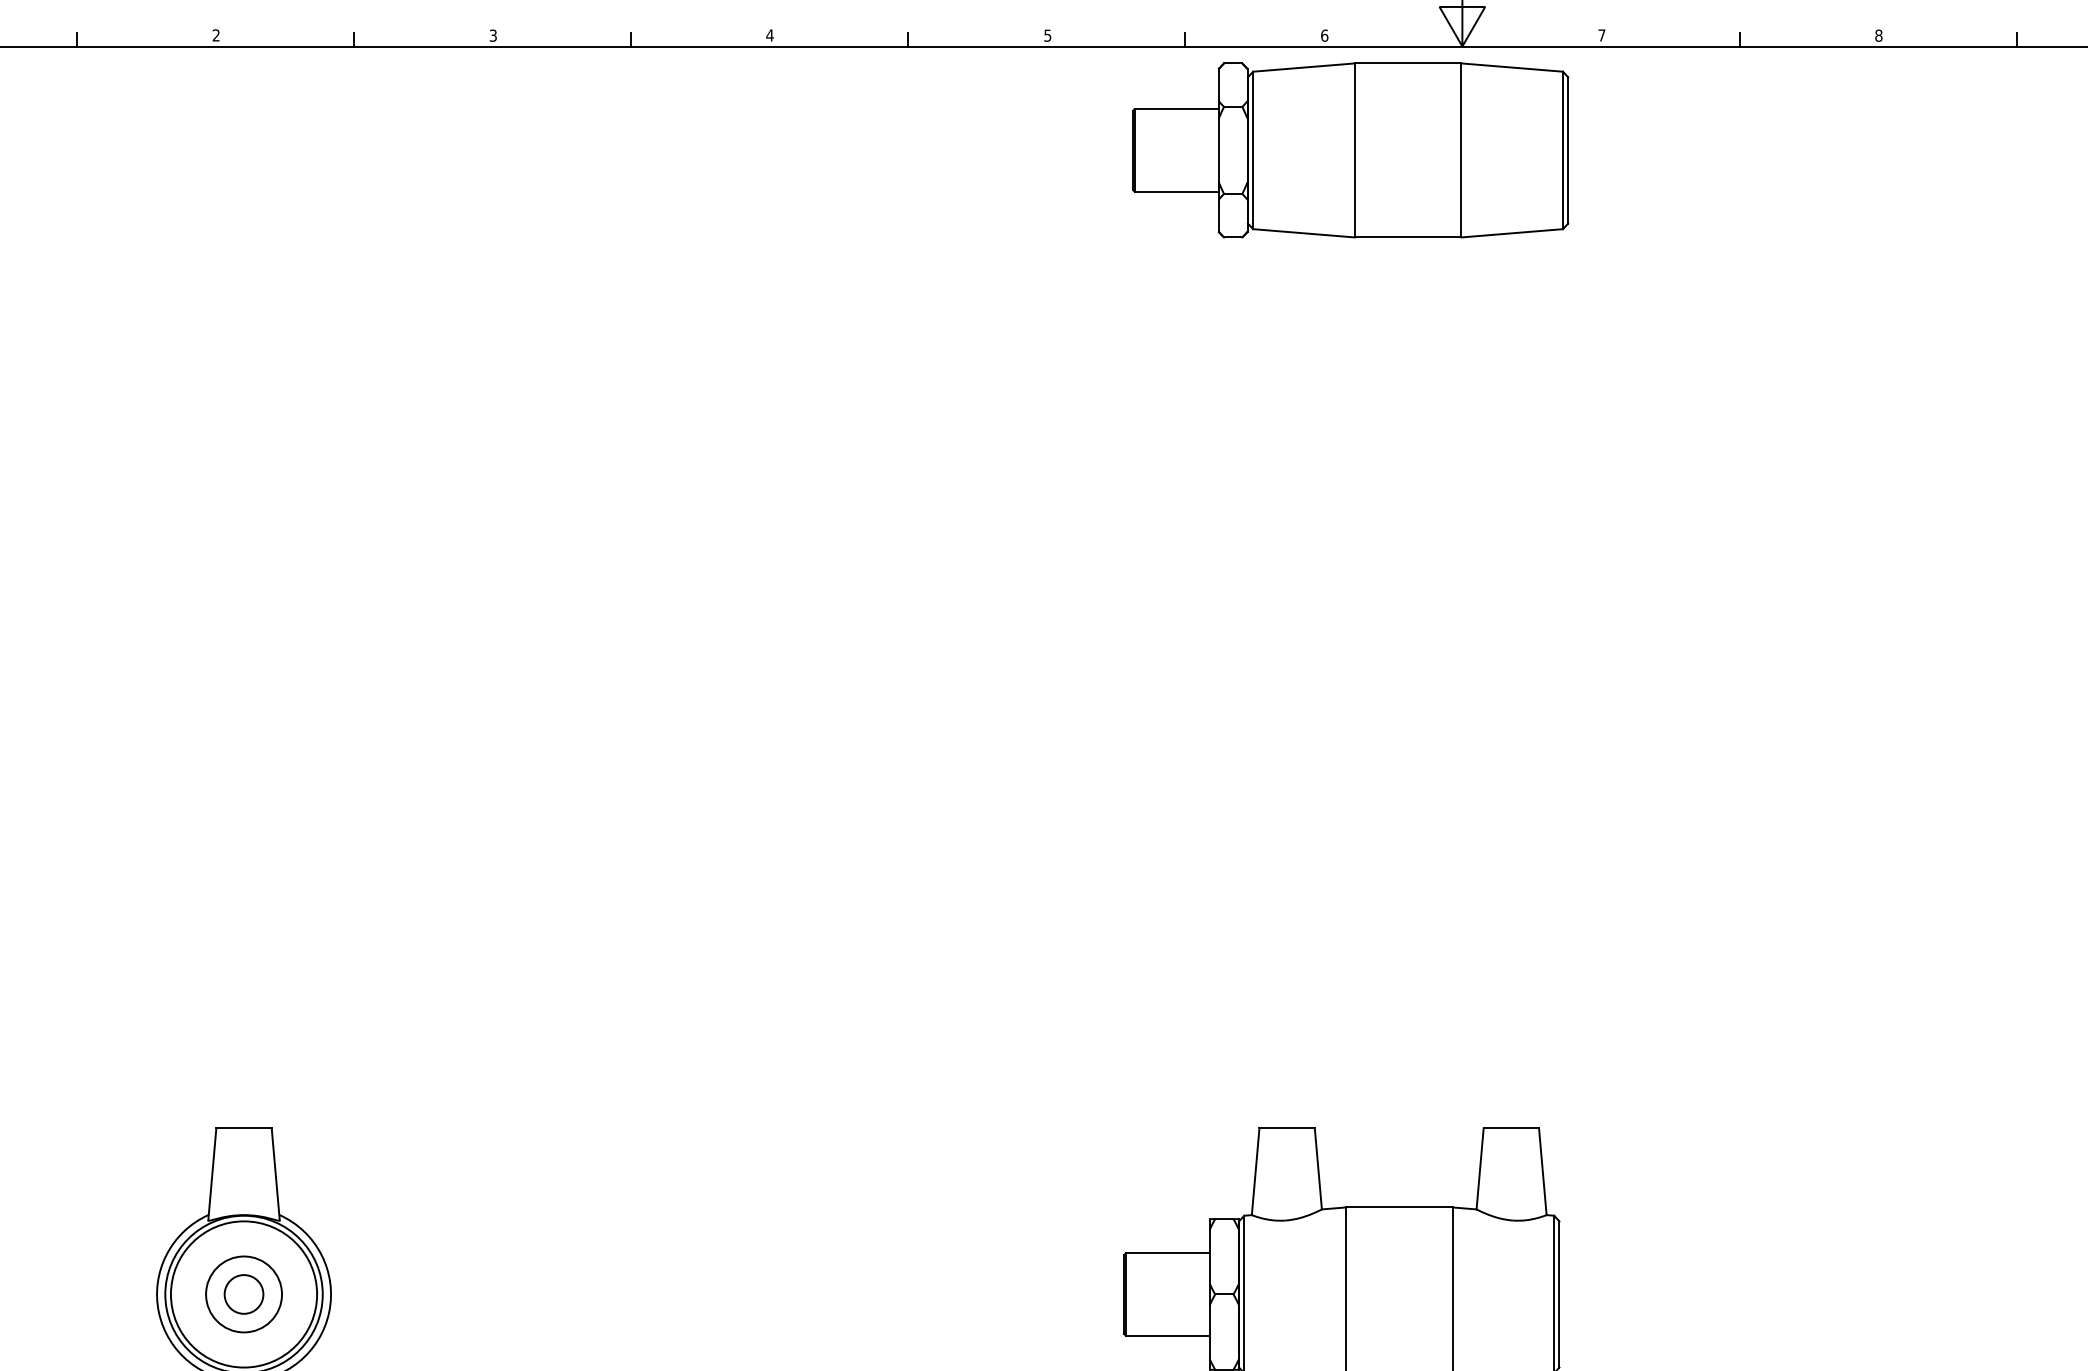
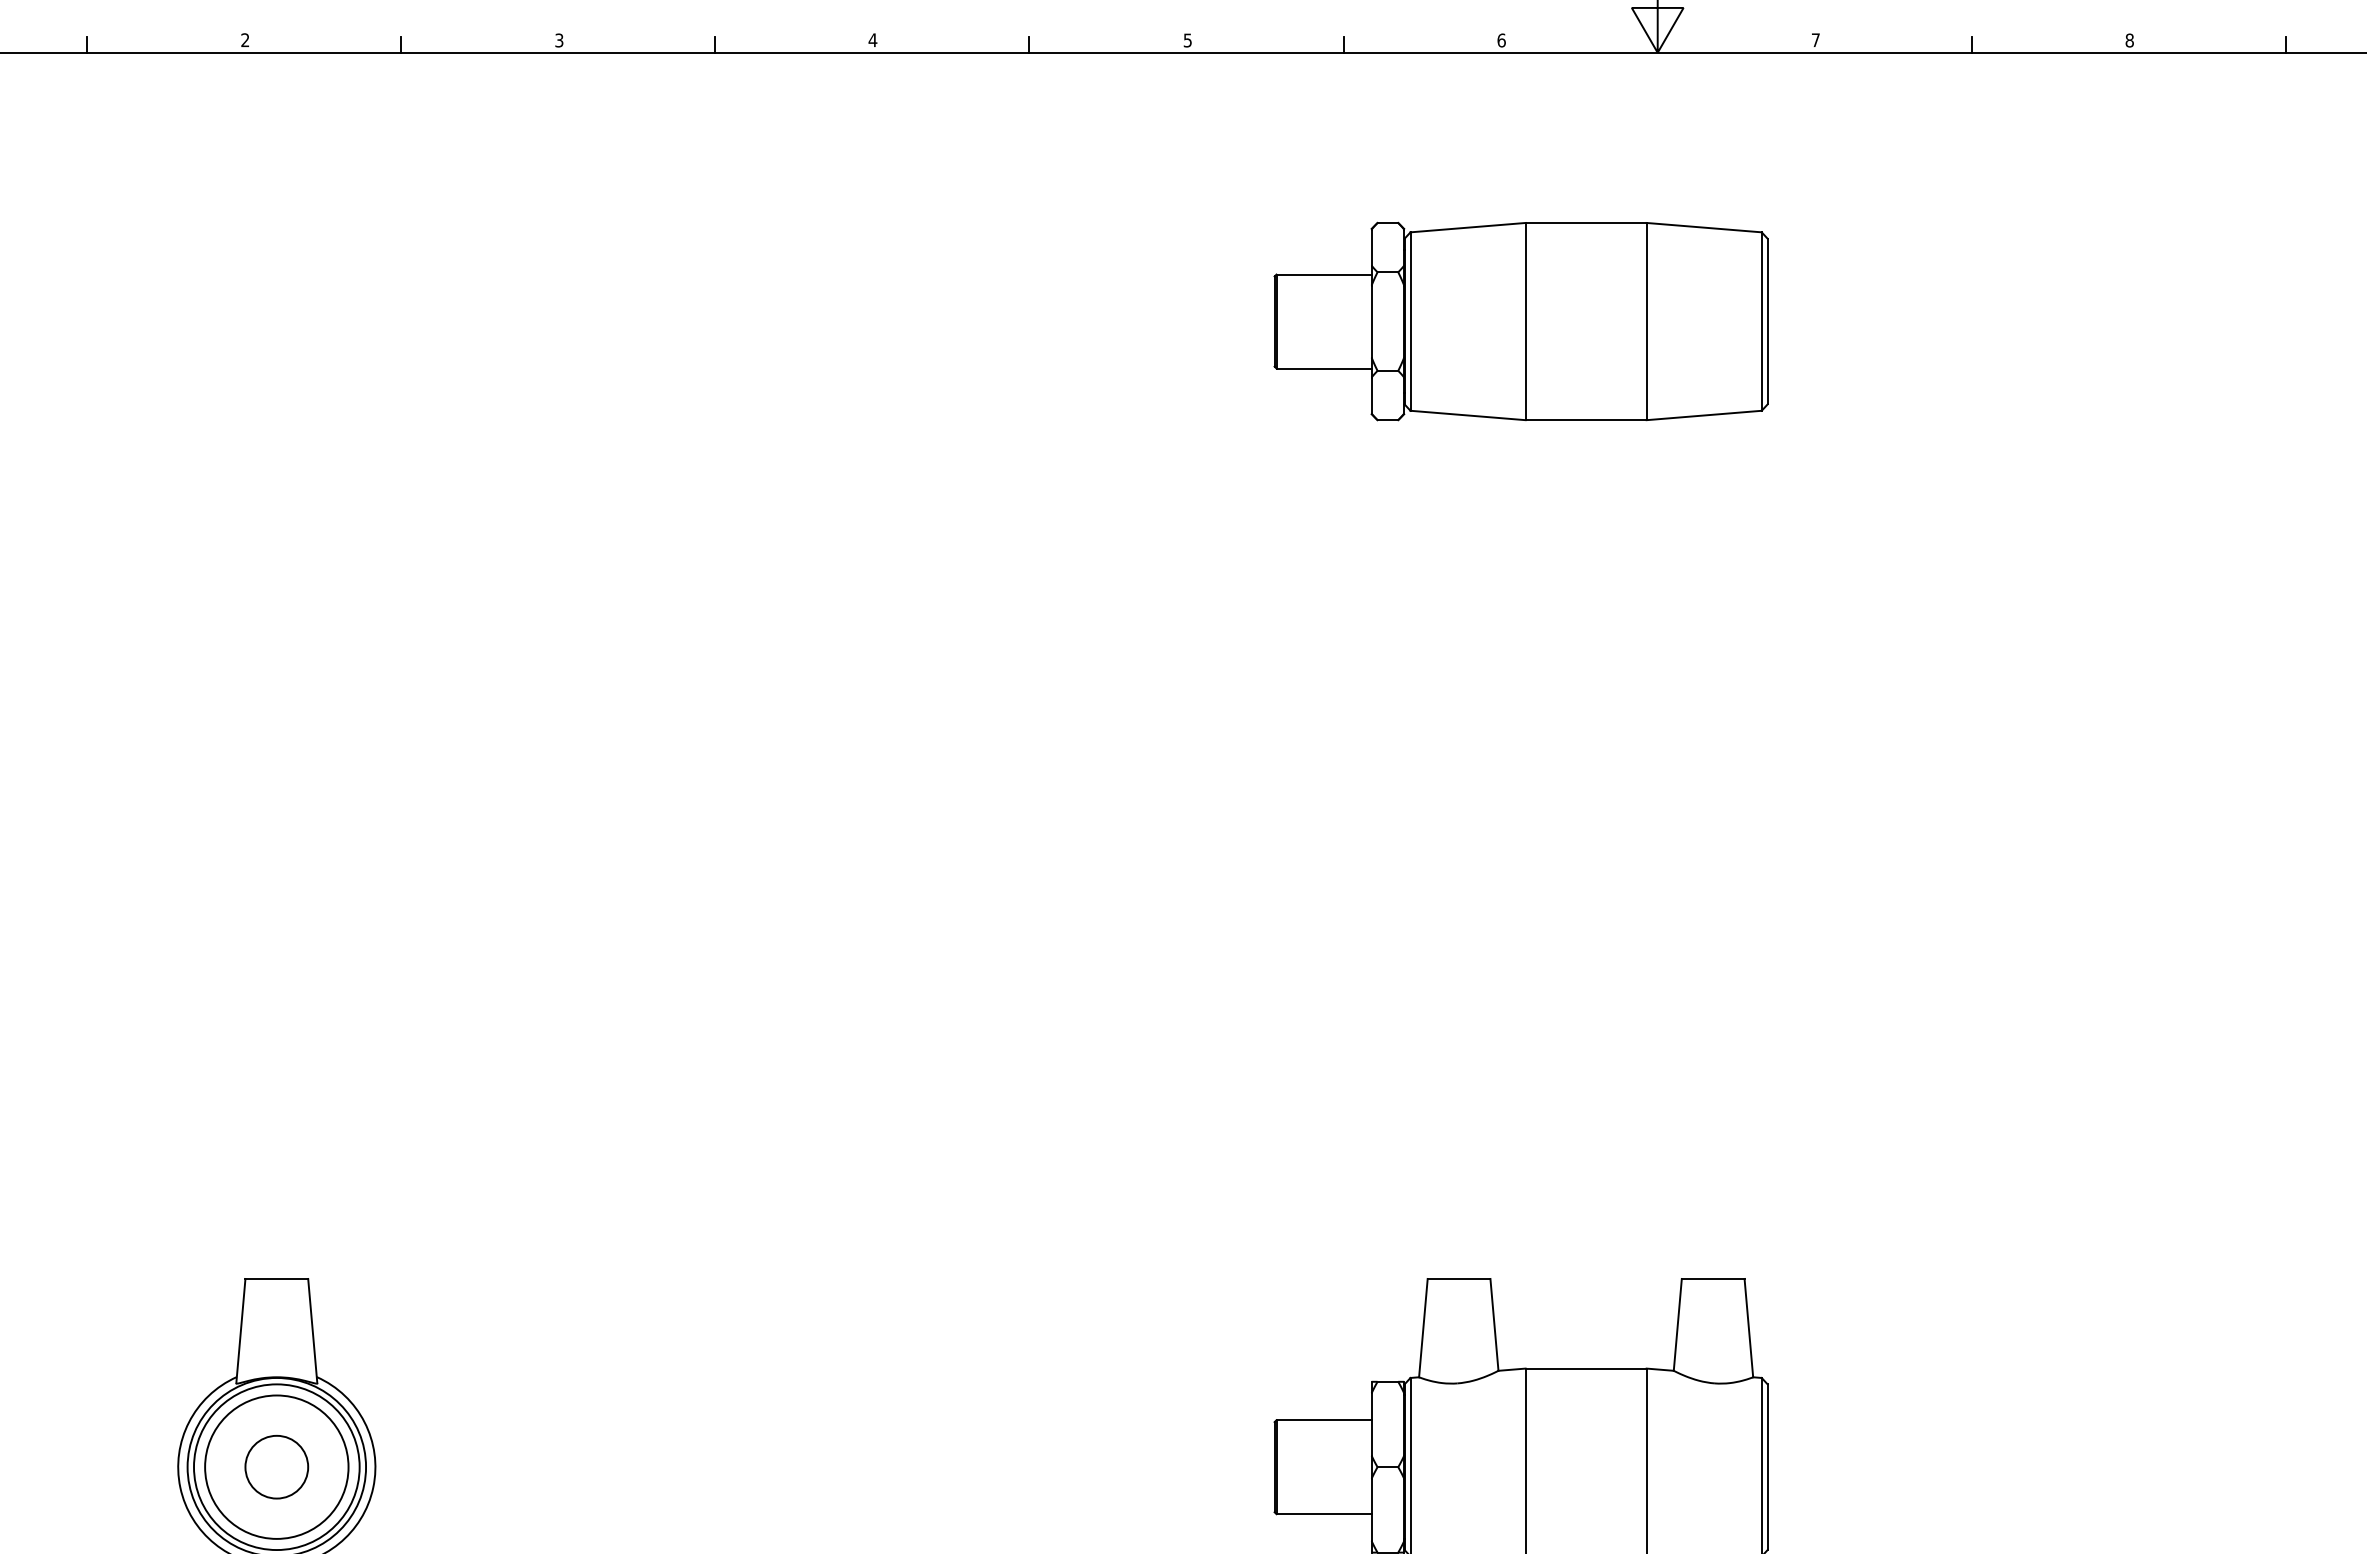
part: (1350, 150) -> (1520, 321), moved
circle: (243, 1293) -> (276, 1466), size x1.43
circle: (243, 1293) -> (276, 1466), size x1.67

